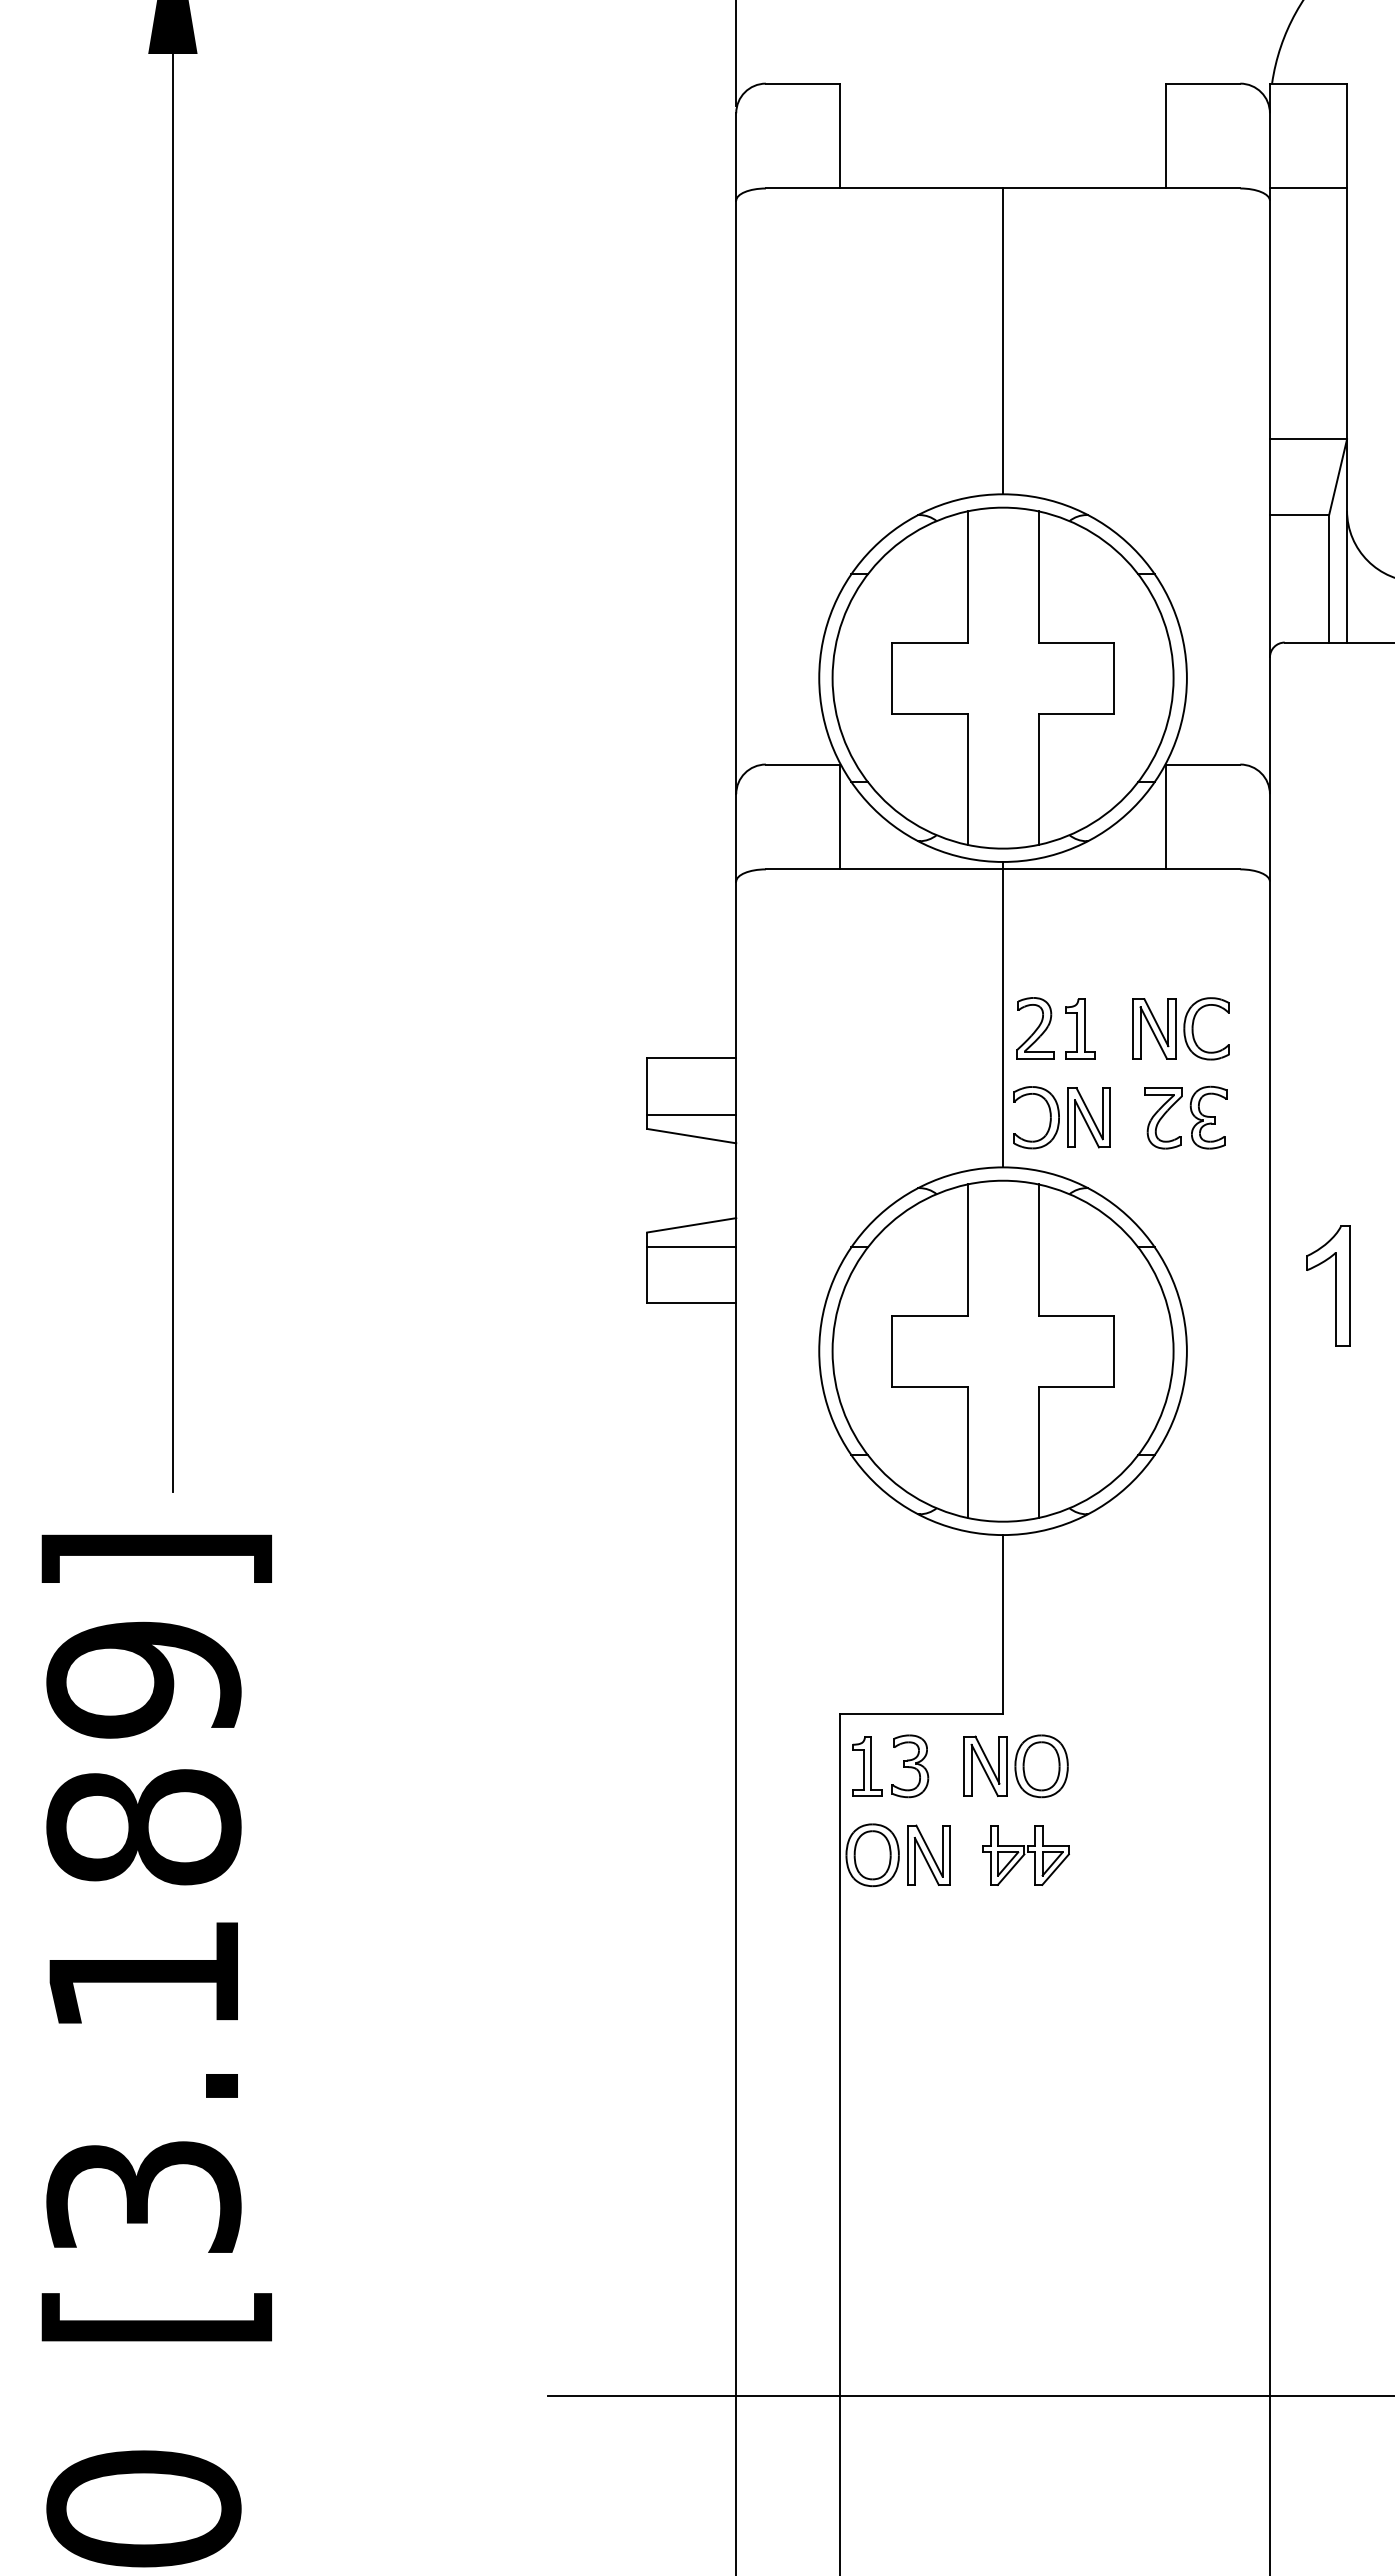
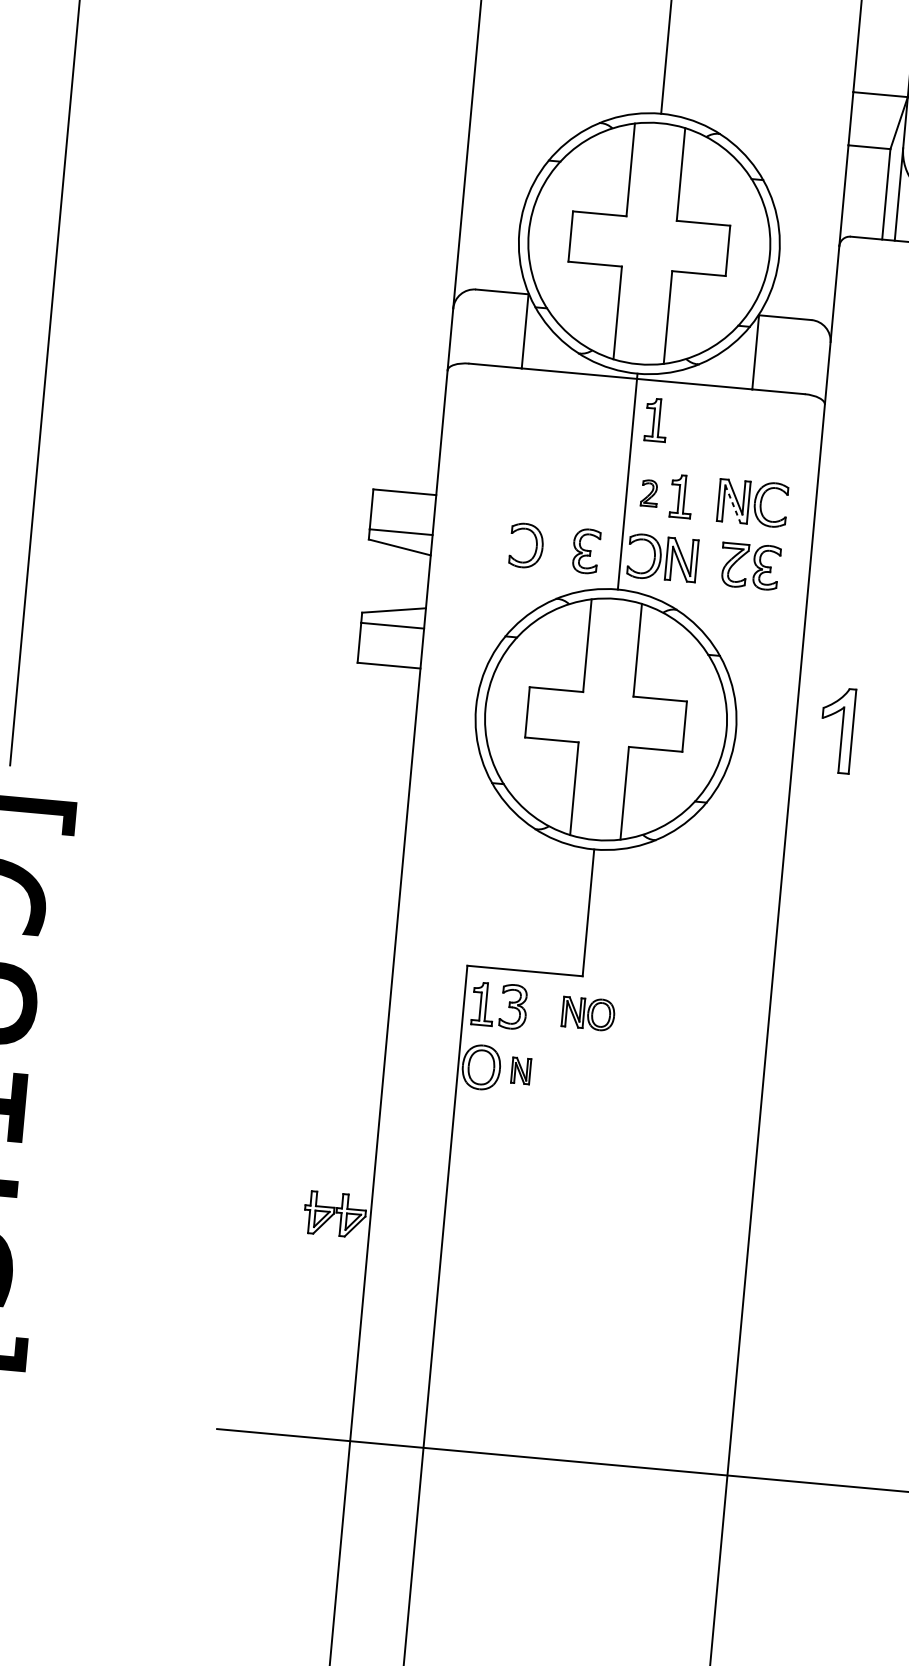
part: (1035, 924) -> (656, 419), added
part: (1035, 1028) -> (649, 493), size x0.6
line: (1153, 1032) -> (732, 503), solid -> dashed
part: (882, 1115) -> (535, 545), added
part: (953, 1117) -> (586, 551), added
part: (1335, 1285) -> (841, 730), moved
part: (1015, 1766) -> (588, 1013), size x0.7
part: (928, 1854) -> (520, 1070), size x0.6
part: (1025, 1855) -> (334, 1214), moved

